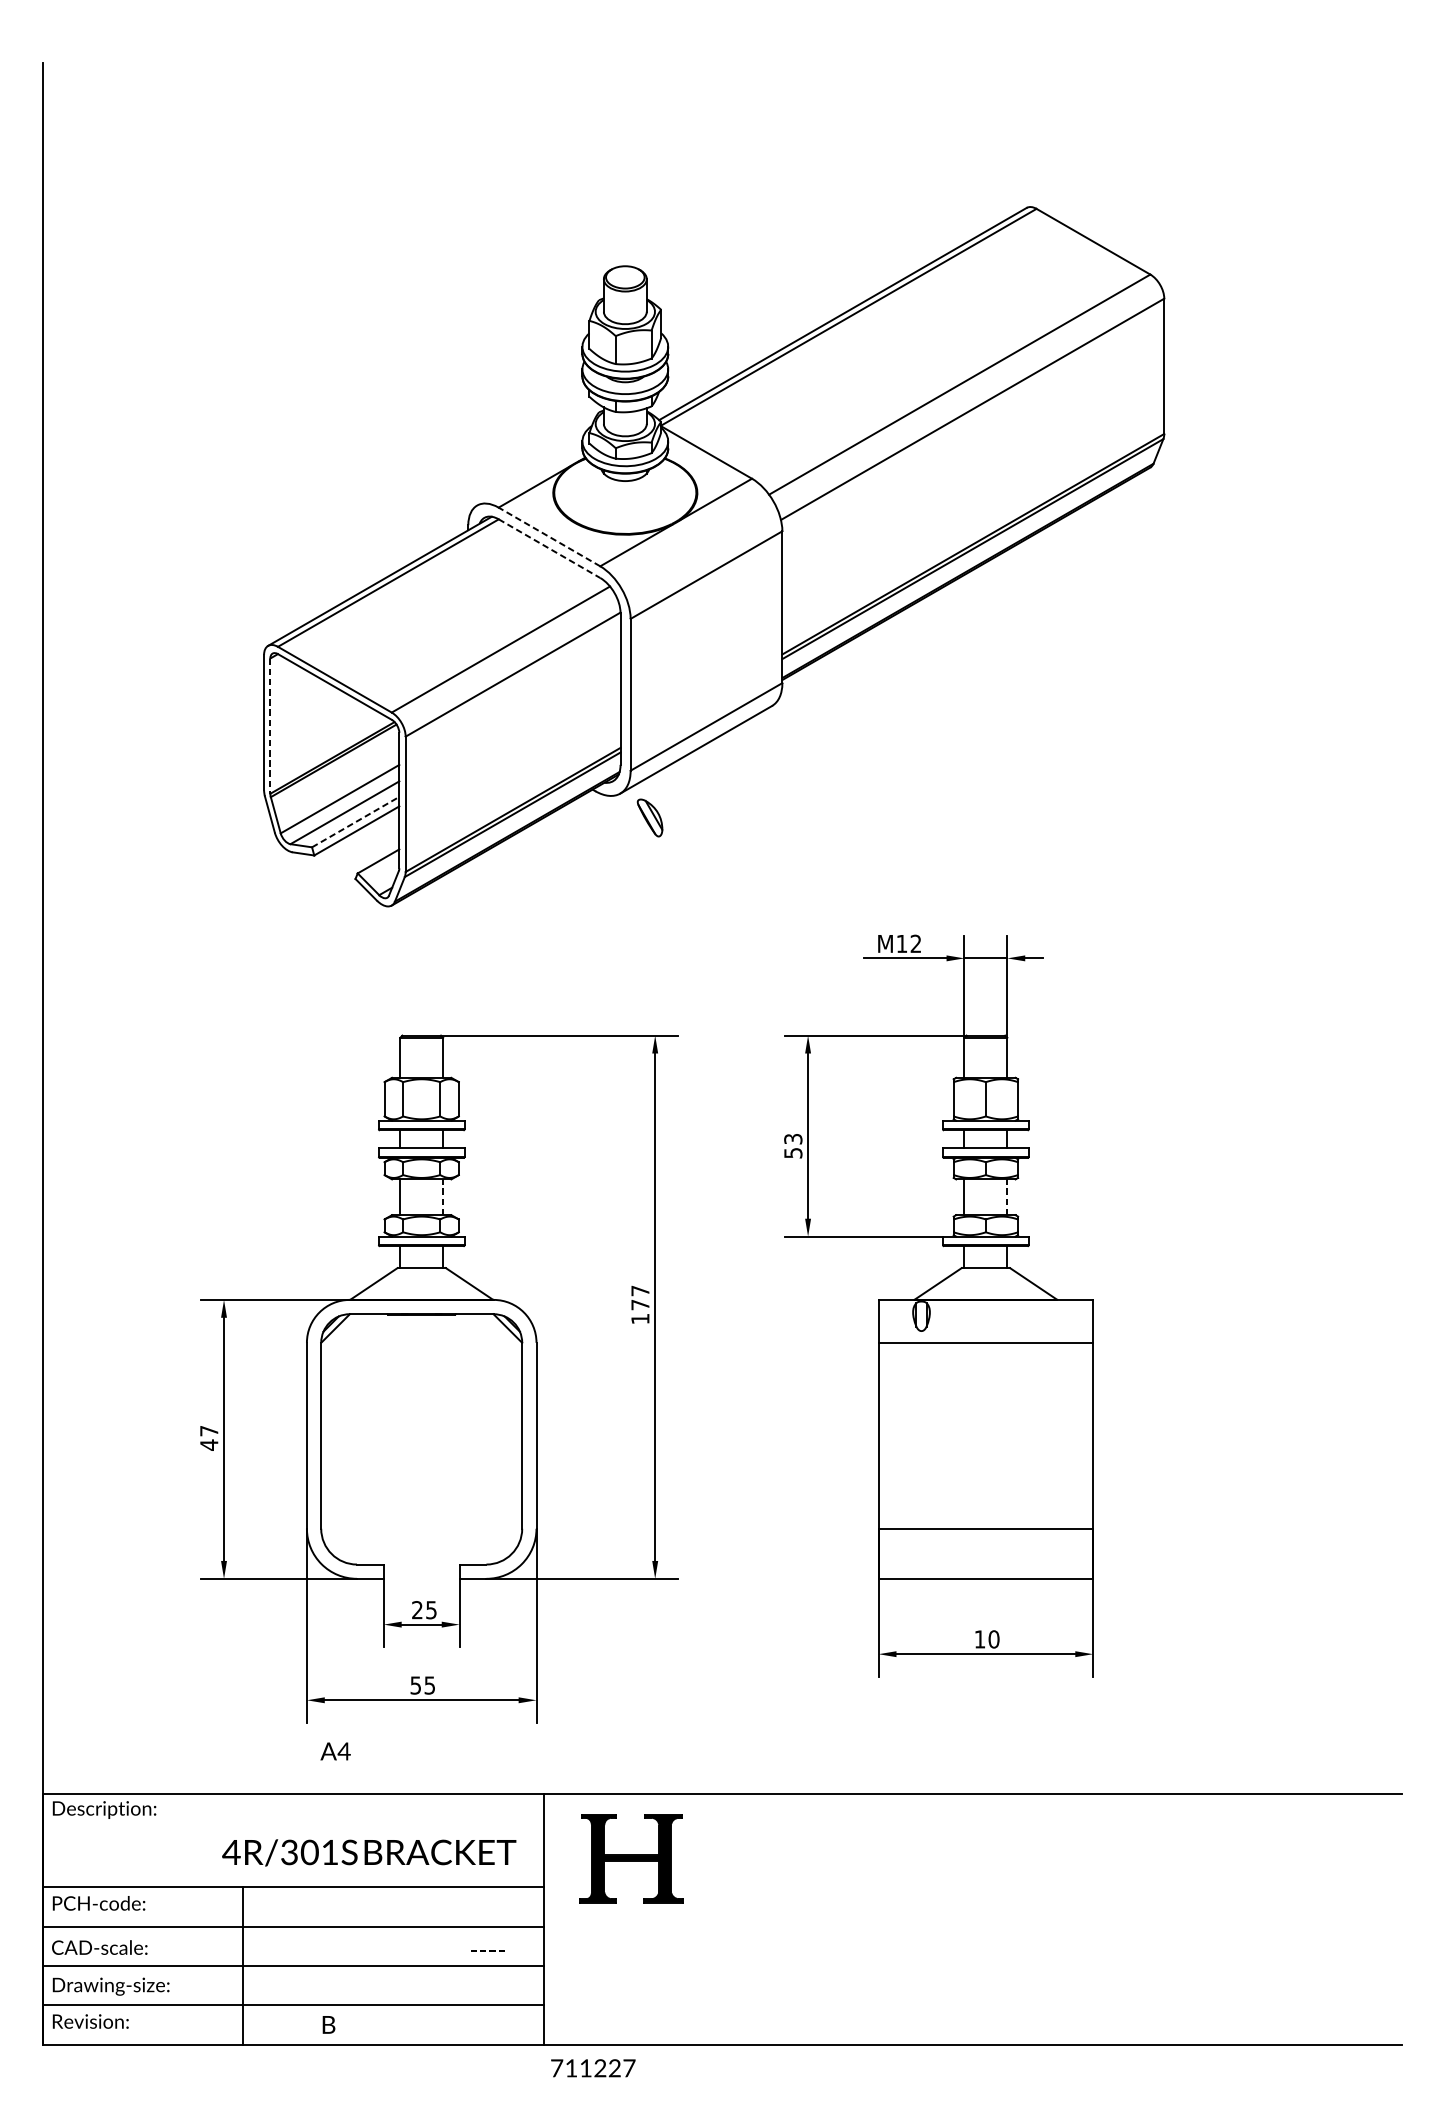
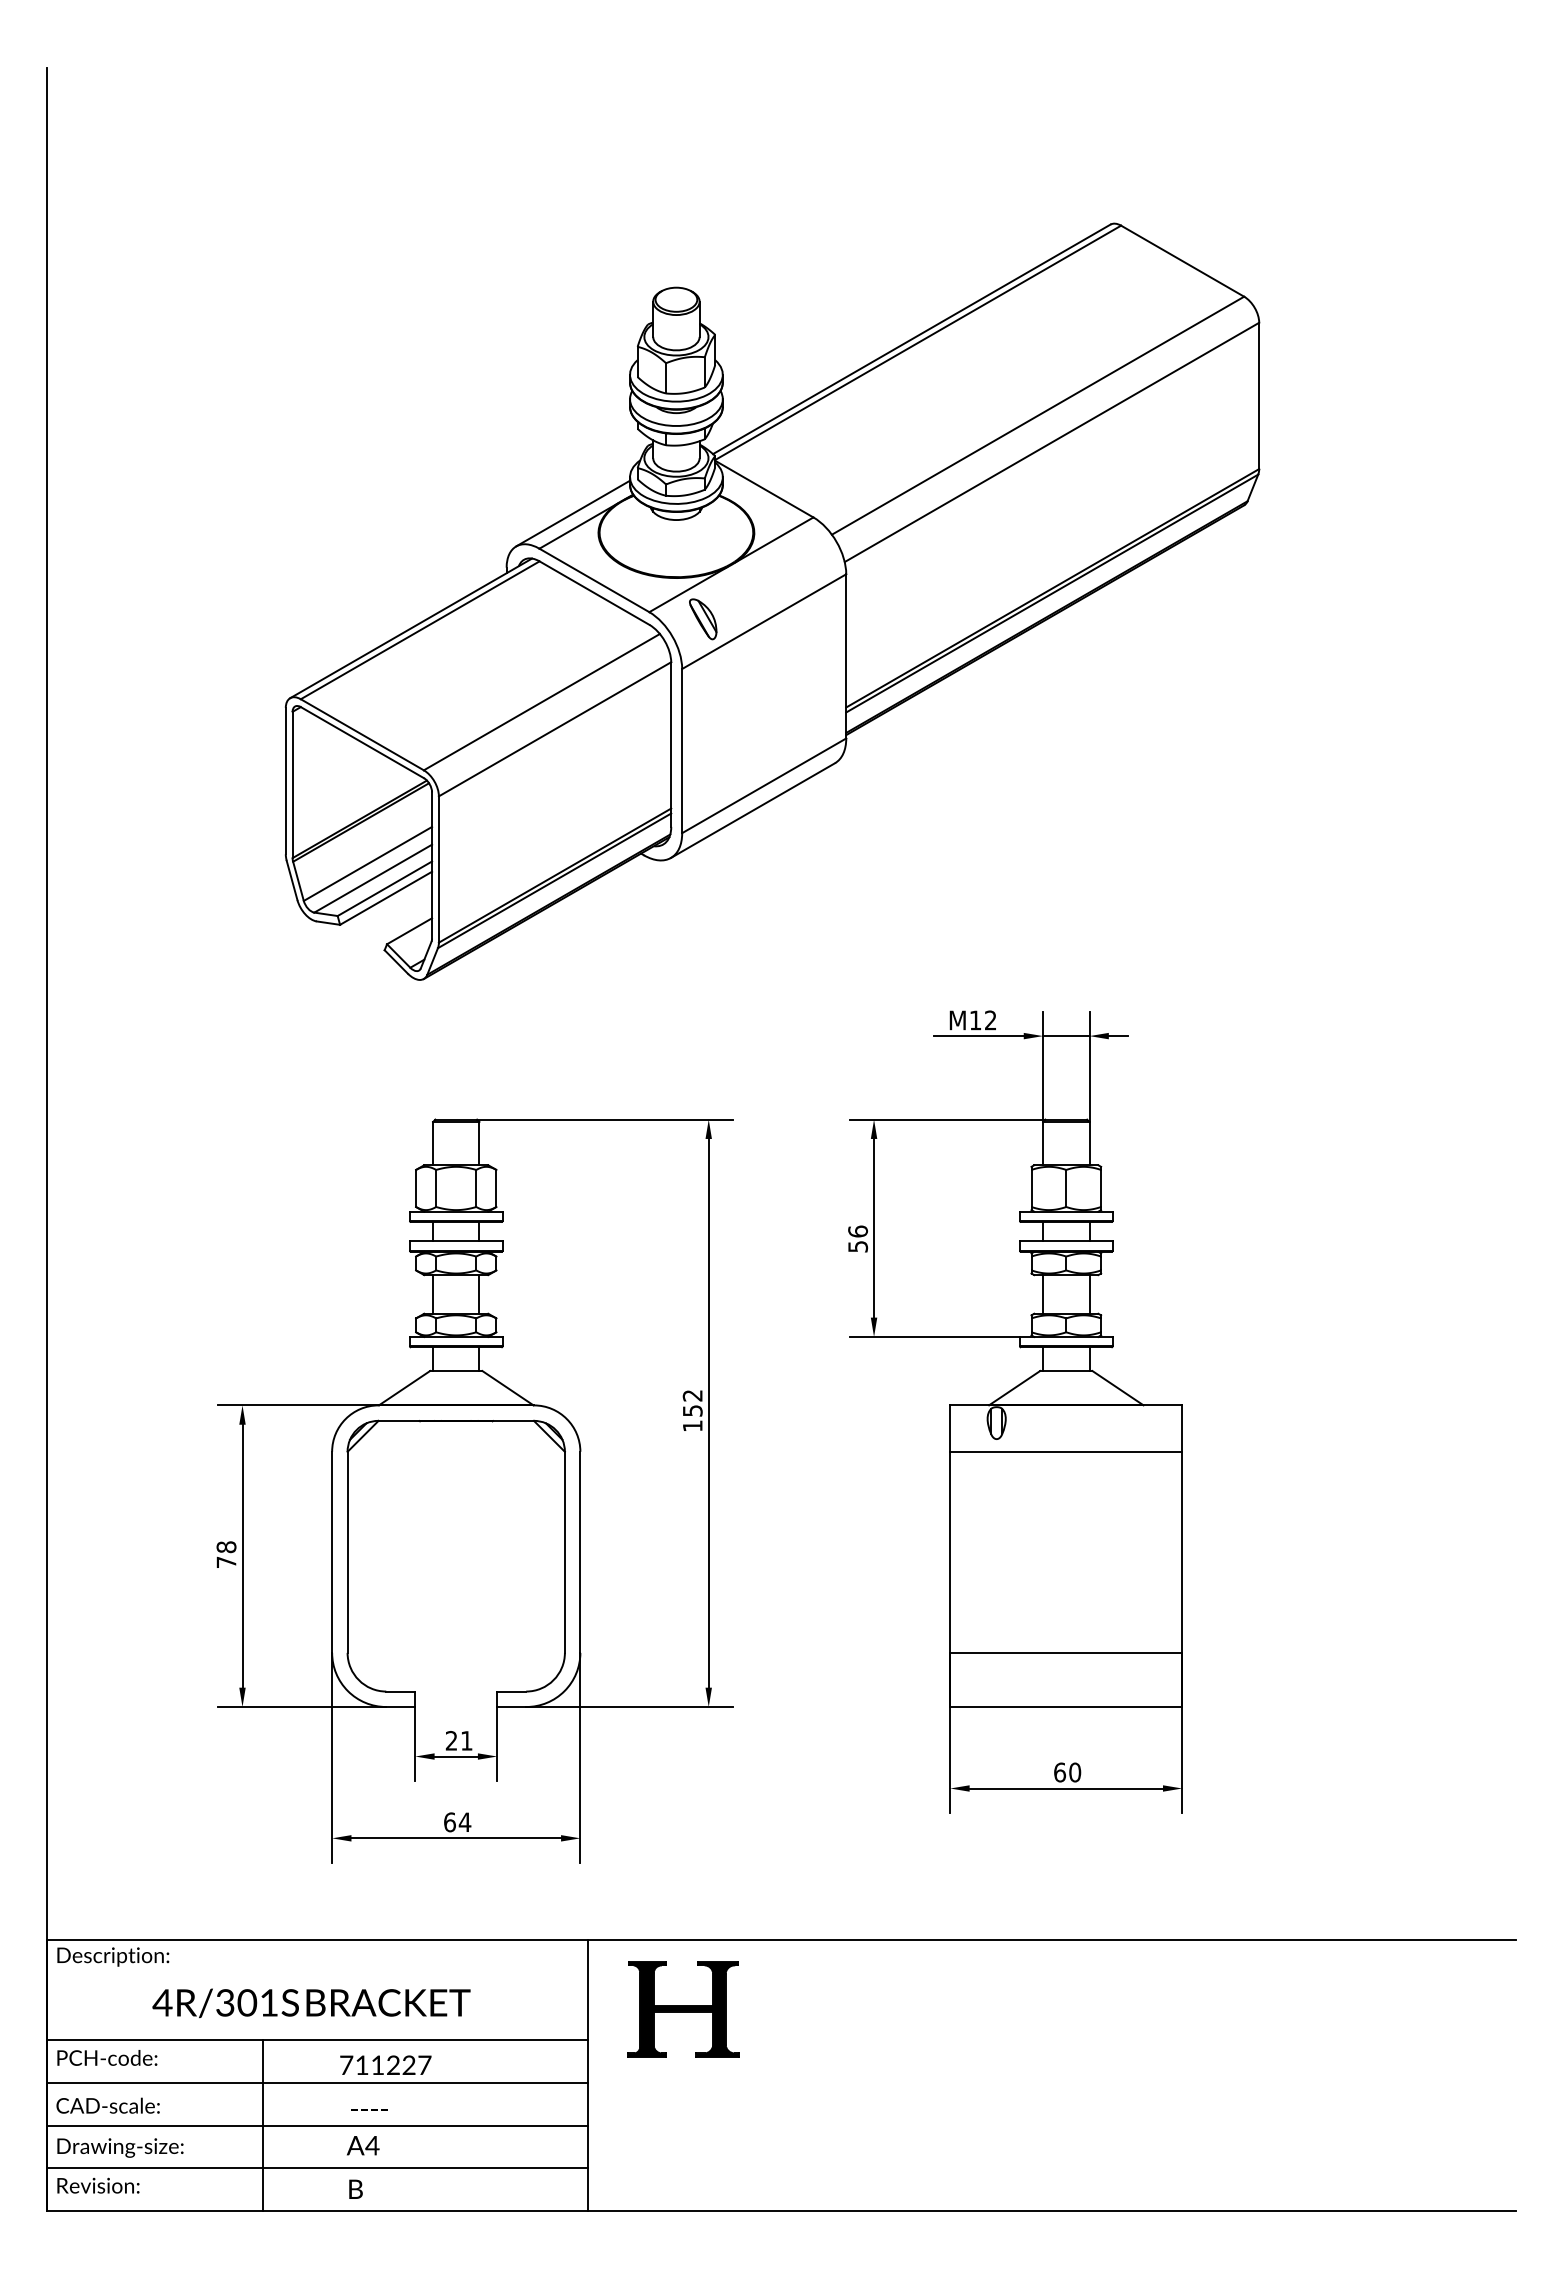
line: (530, 475) -> (573, 513), added
line: (548, 537) -> (593, 580), dashed -> solid
line: (549, 549) -> (594, 593), dashed -> solid
line: (270, 726) -> (292, 785), dashed -> solid
part: (650, 818) -> (703, 619), moved
line: (355, 821) -> (384, 888), dashed -> solid
text: (793, 1139) -> (858, 1231), 53 -> 56
line: (443, 1196) -> (479, 1293), dashed -> solid
line: (1007, 1196) -> (1089, 1293), dashed -> solid
text: (640, 1298) -> (692, 1403), 177 -> 152
text: (209, 1437) -> (226, 1554), 47 -> 78
text: (431, 1609) -> (466, 1740), 25 -> 21
text: (980, 1639) -> (1060, 1772), 10 -> 60
text: (422, 1685) -> (457, 1822), 55 -> 64
text: (335, 1751) -> (363, 2145), moved
text: (369, 1853) -> (311, 2003), moved
text: (487, 1951) -> (369, 2109), moved
text: (593, 2067) -> (385, 2064), moved

